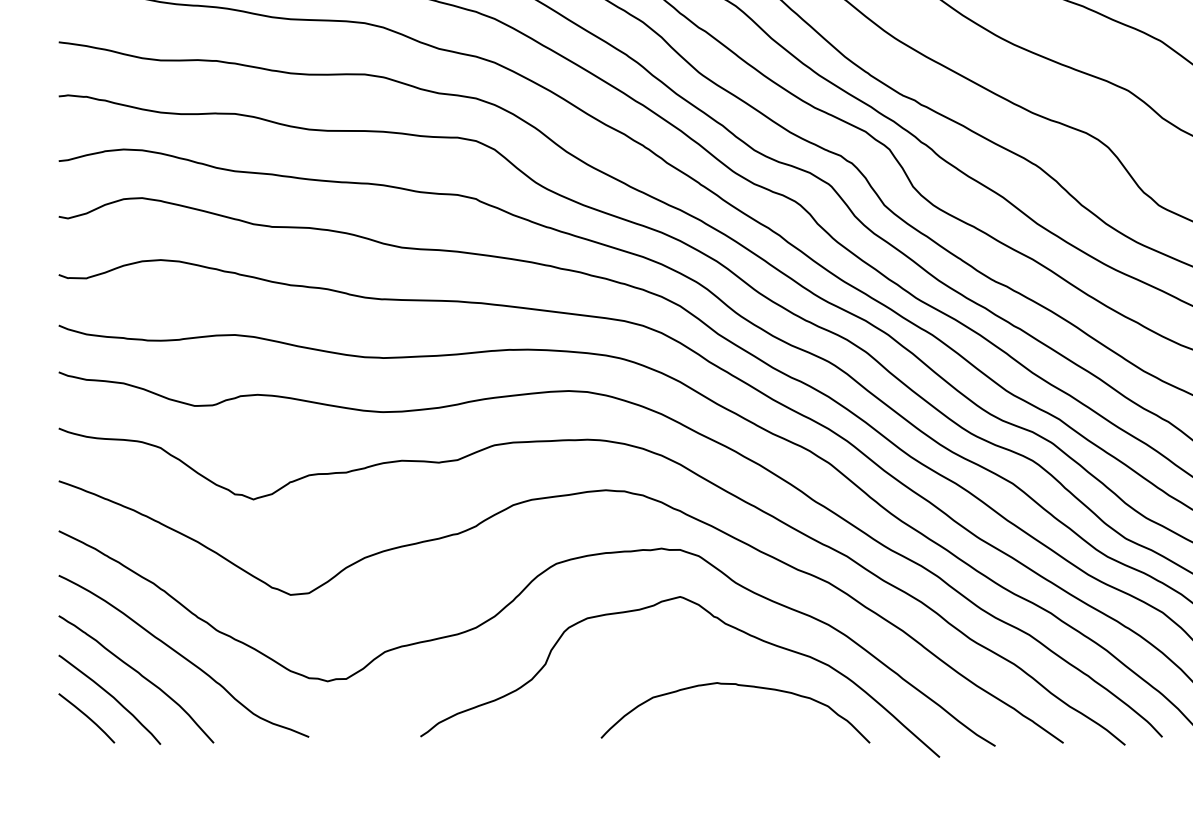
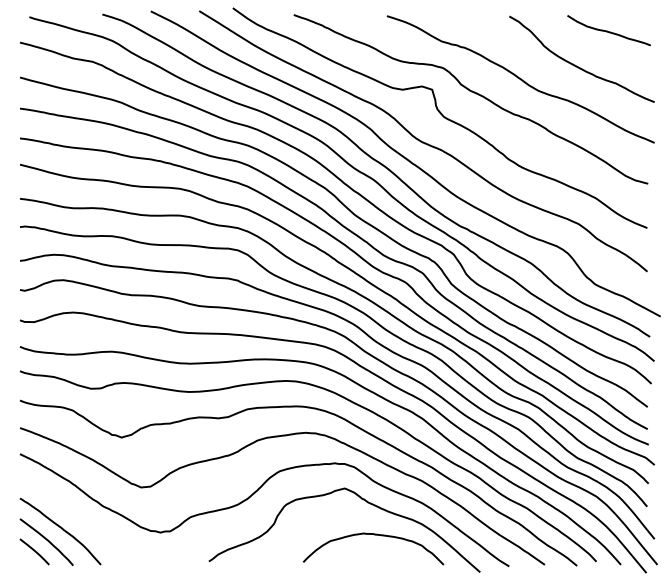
curve: (182, 656) -> (84, 519), removed

